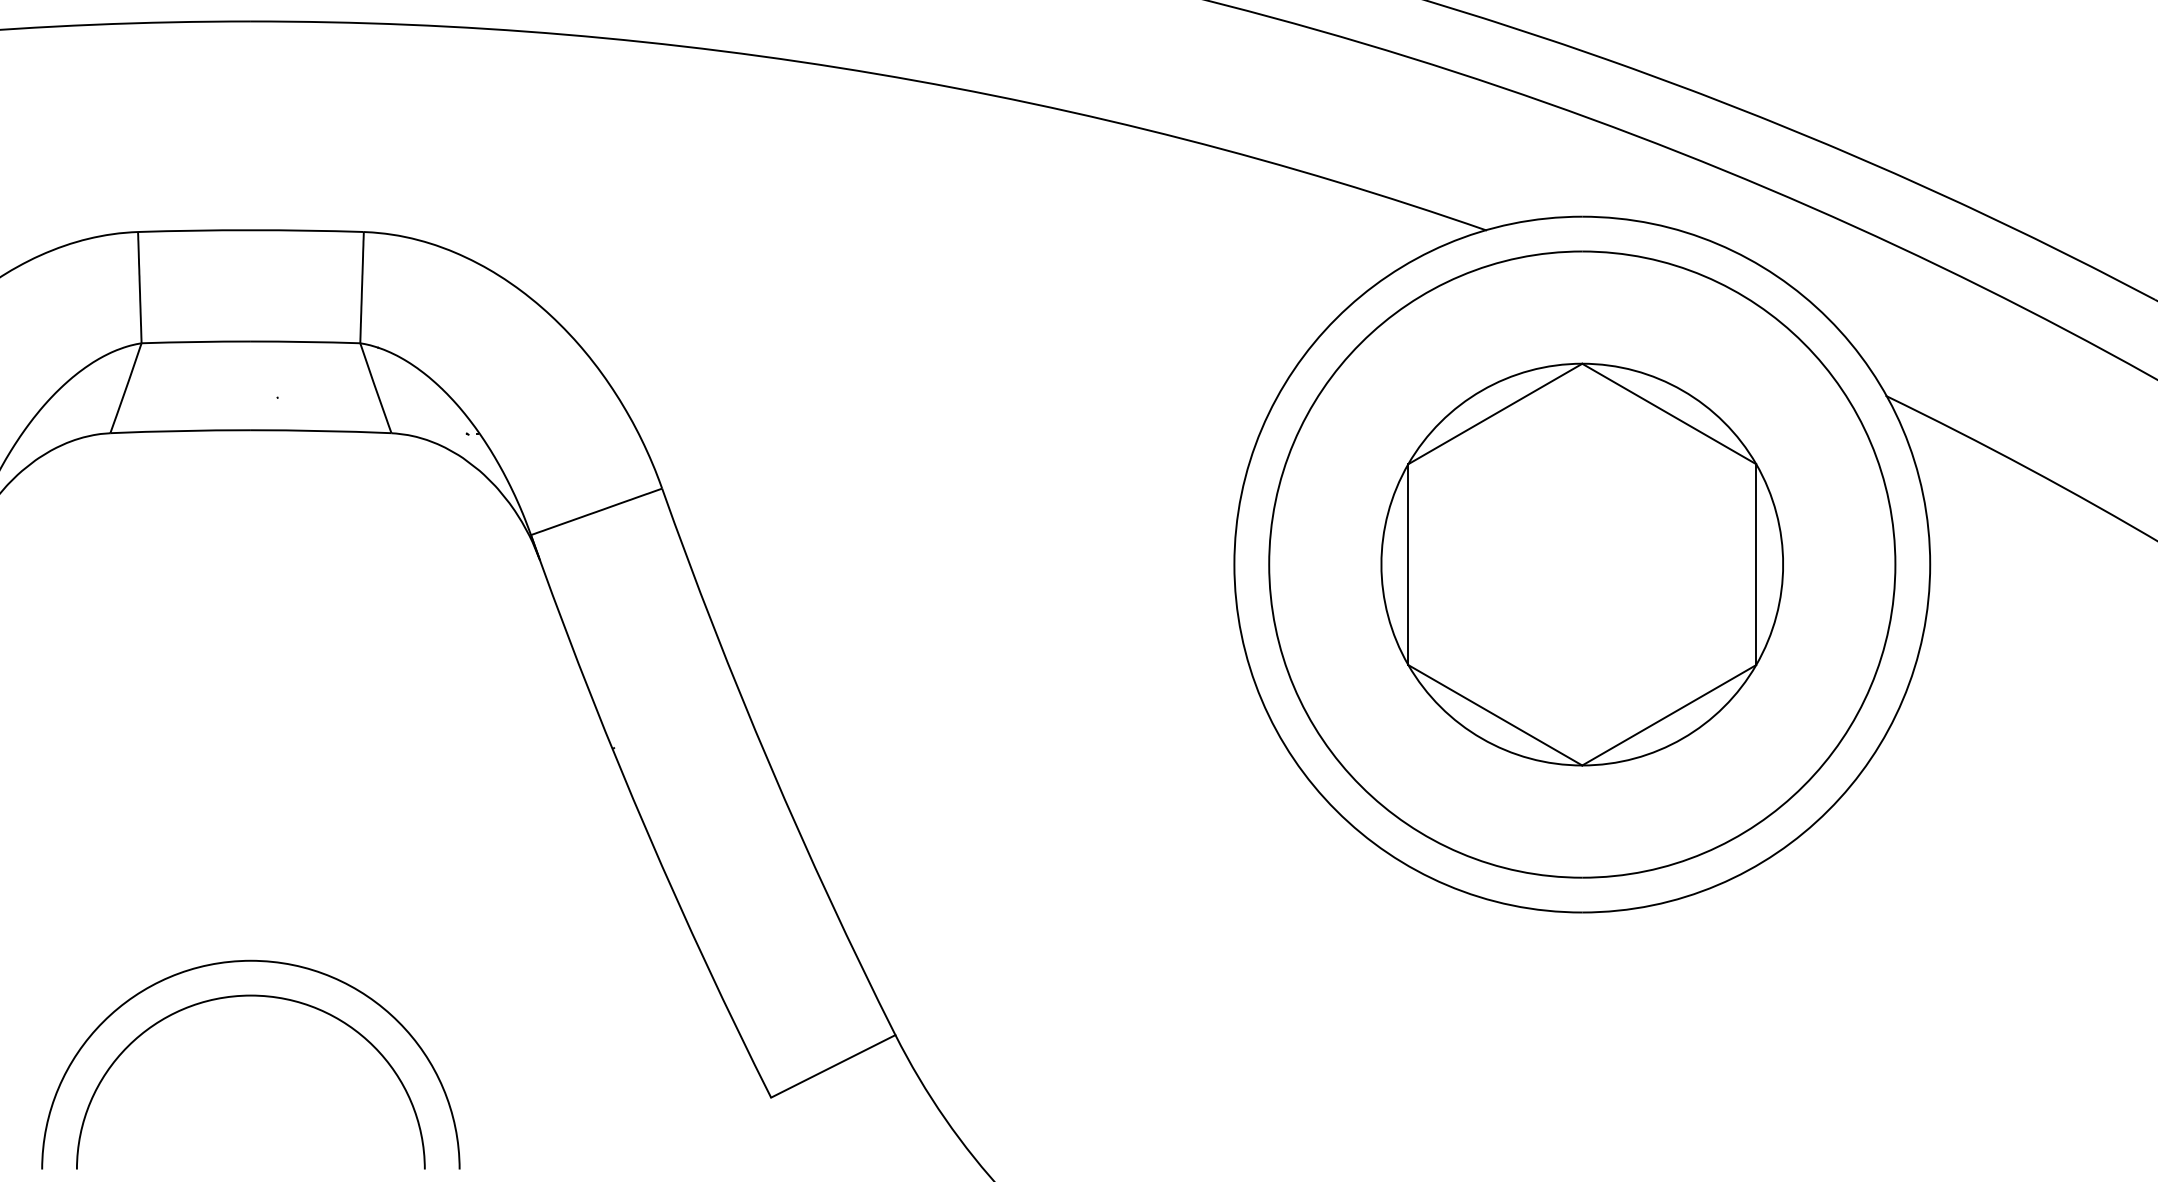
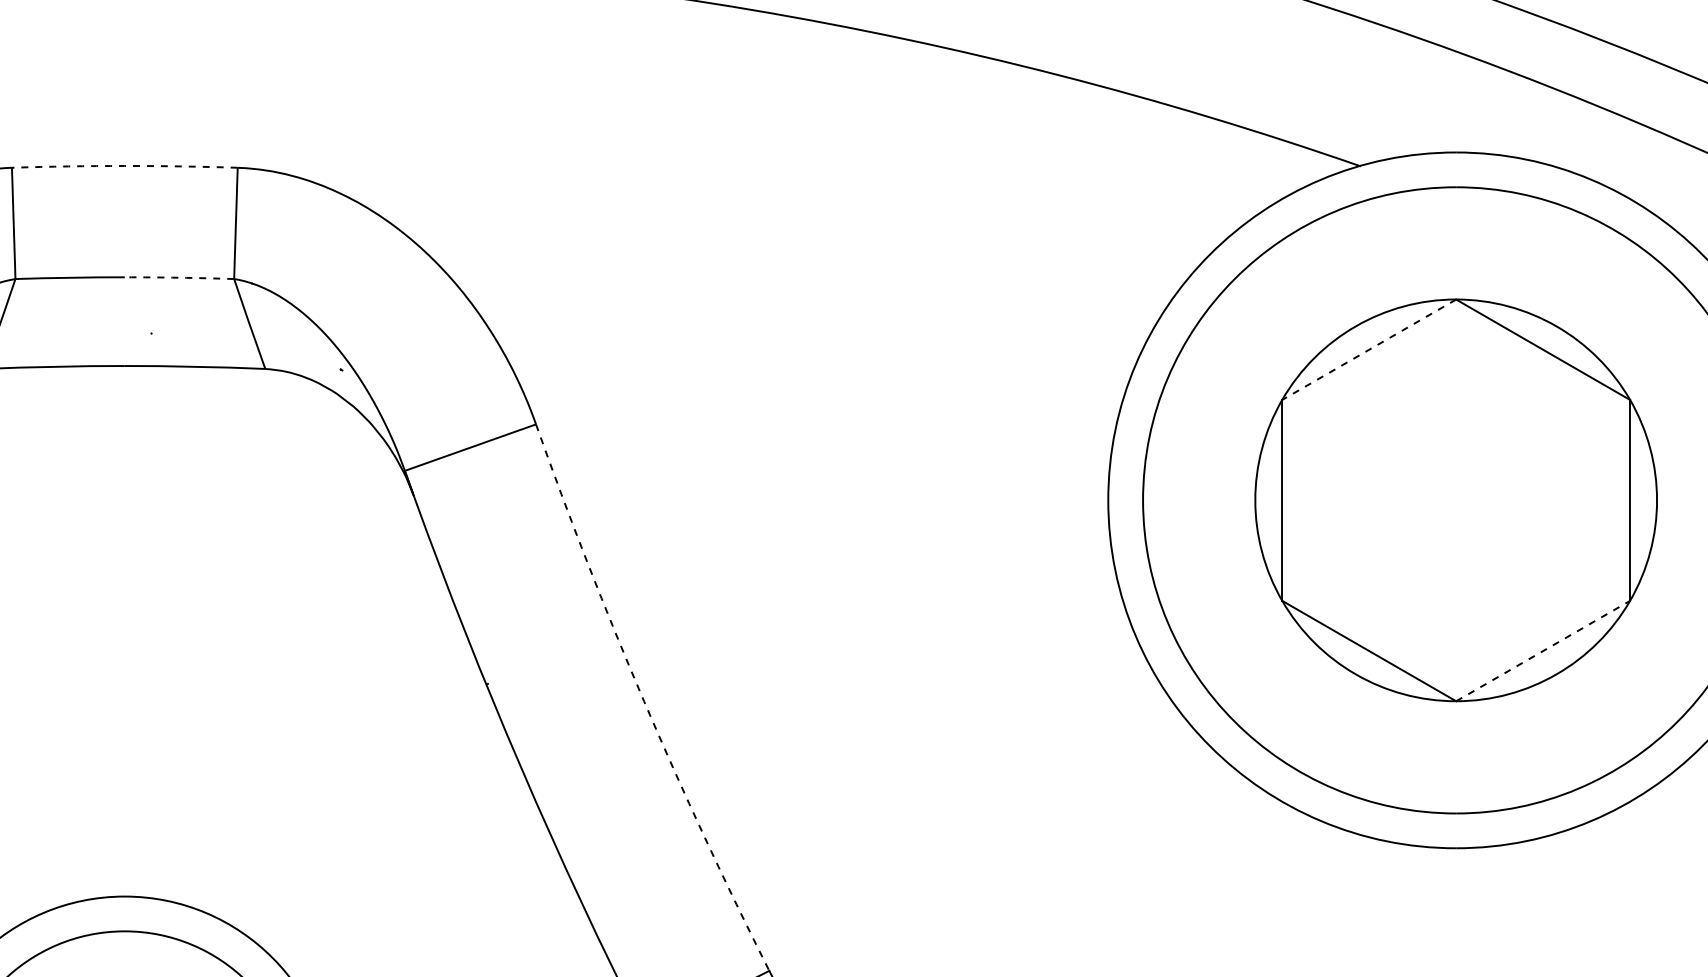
arc: (250, 230) -> (124, 166), solid -> dashed
arc: (305, 341) -> (179, 277), solid -> dashed
line: (1494, 414) -> (1368, 350), solid -> dashed
line: (1669, 715) -> (1543, 651), solid -> dashed
arc: (770, 765) -> (644, 701), solid -> dashed

